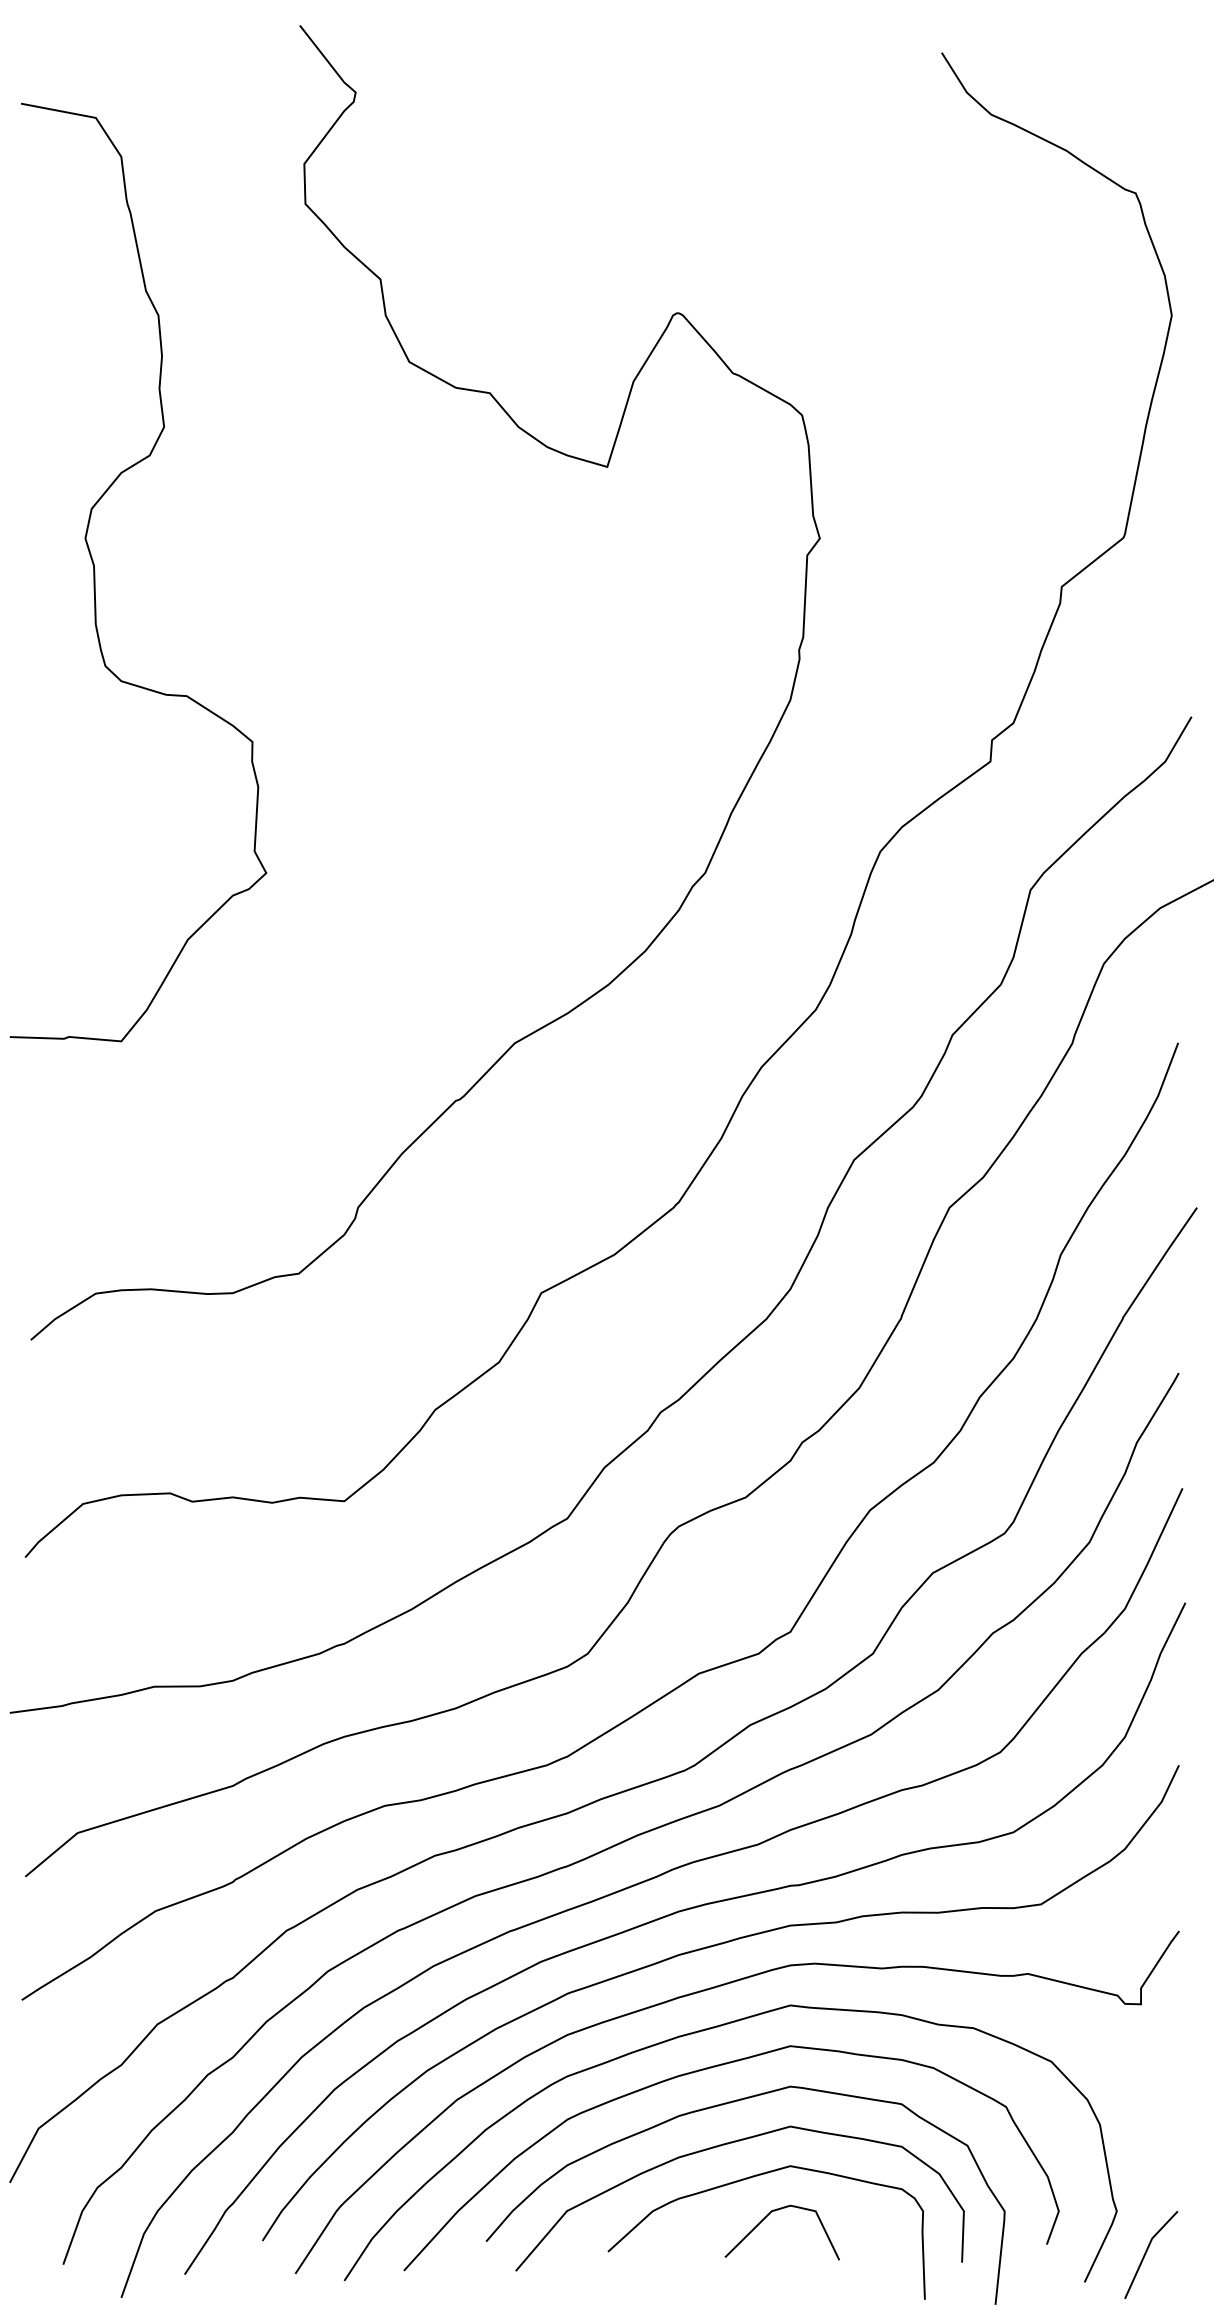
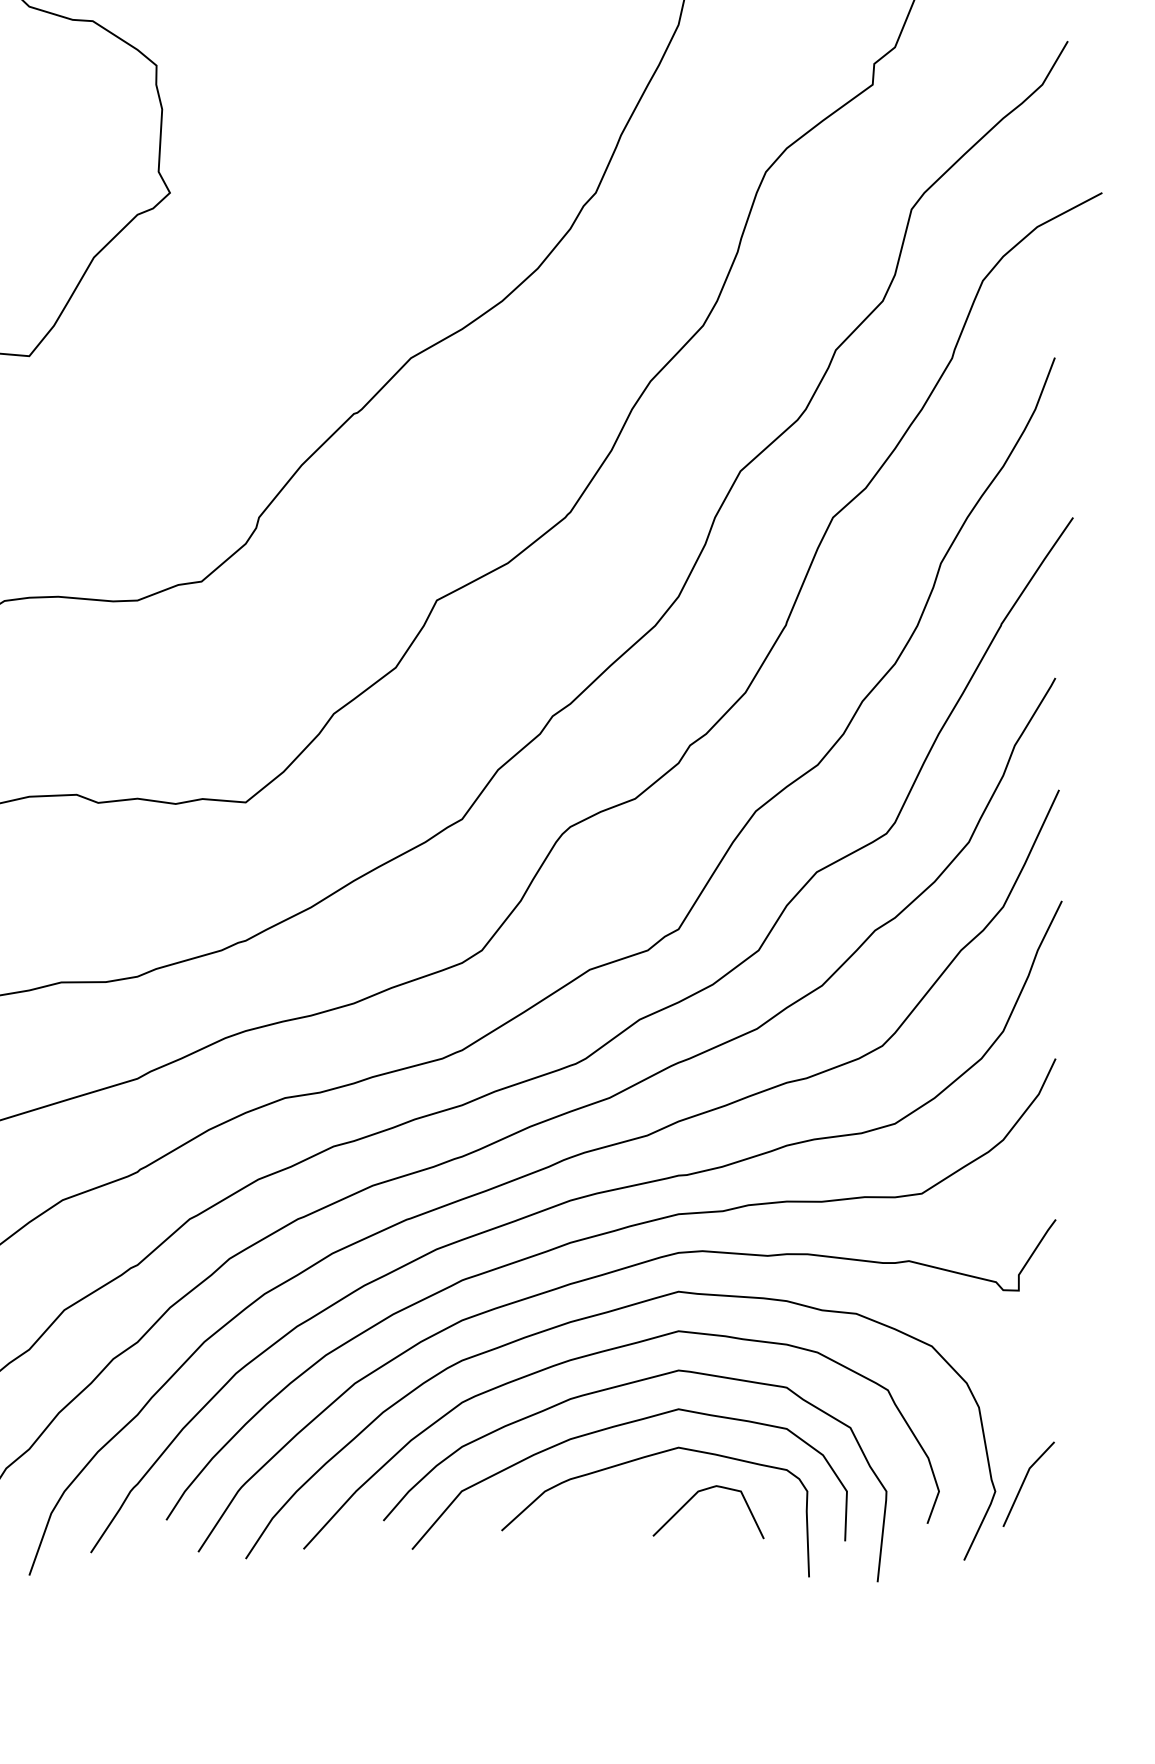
curve: (766, 2217) -> (693, 1497), moved
line: (1147, 2251) -> (1025, 1481), moved

